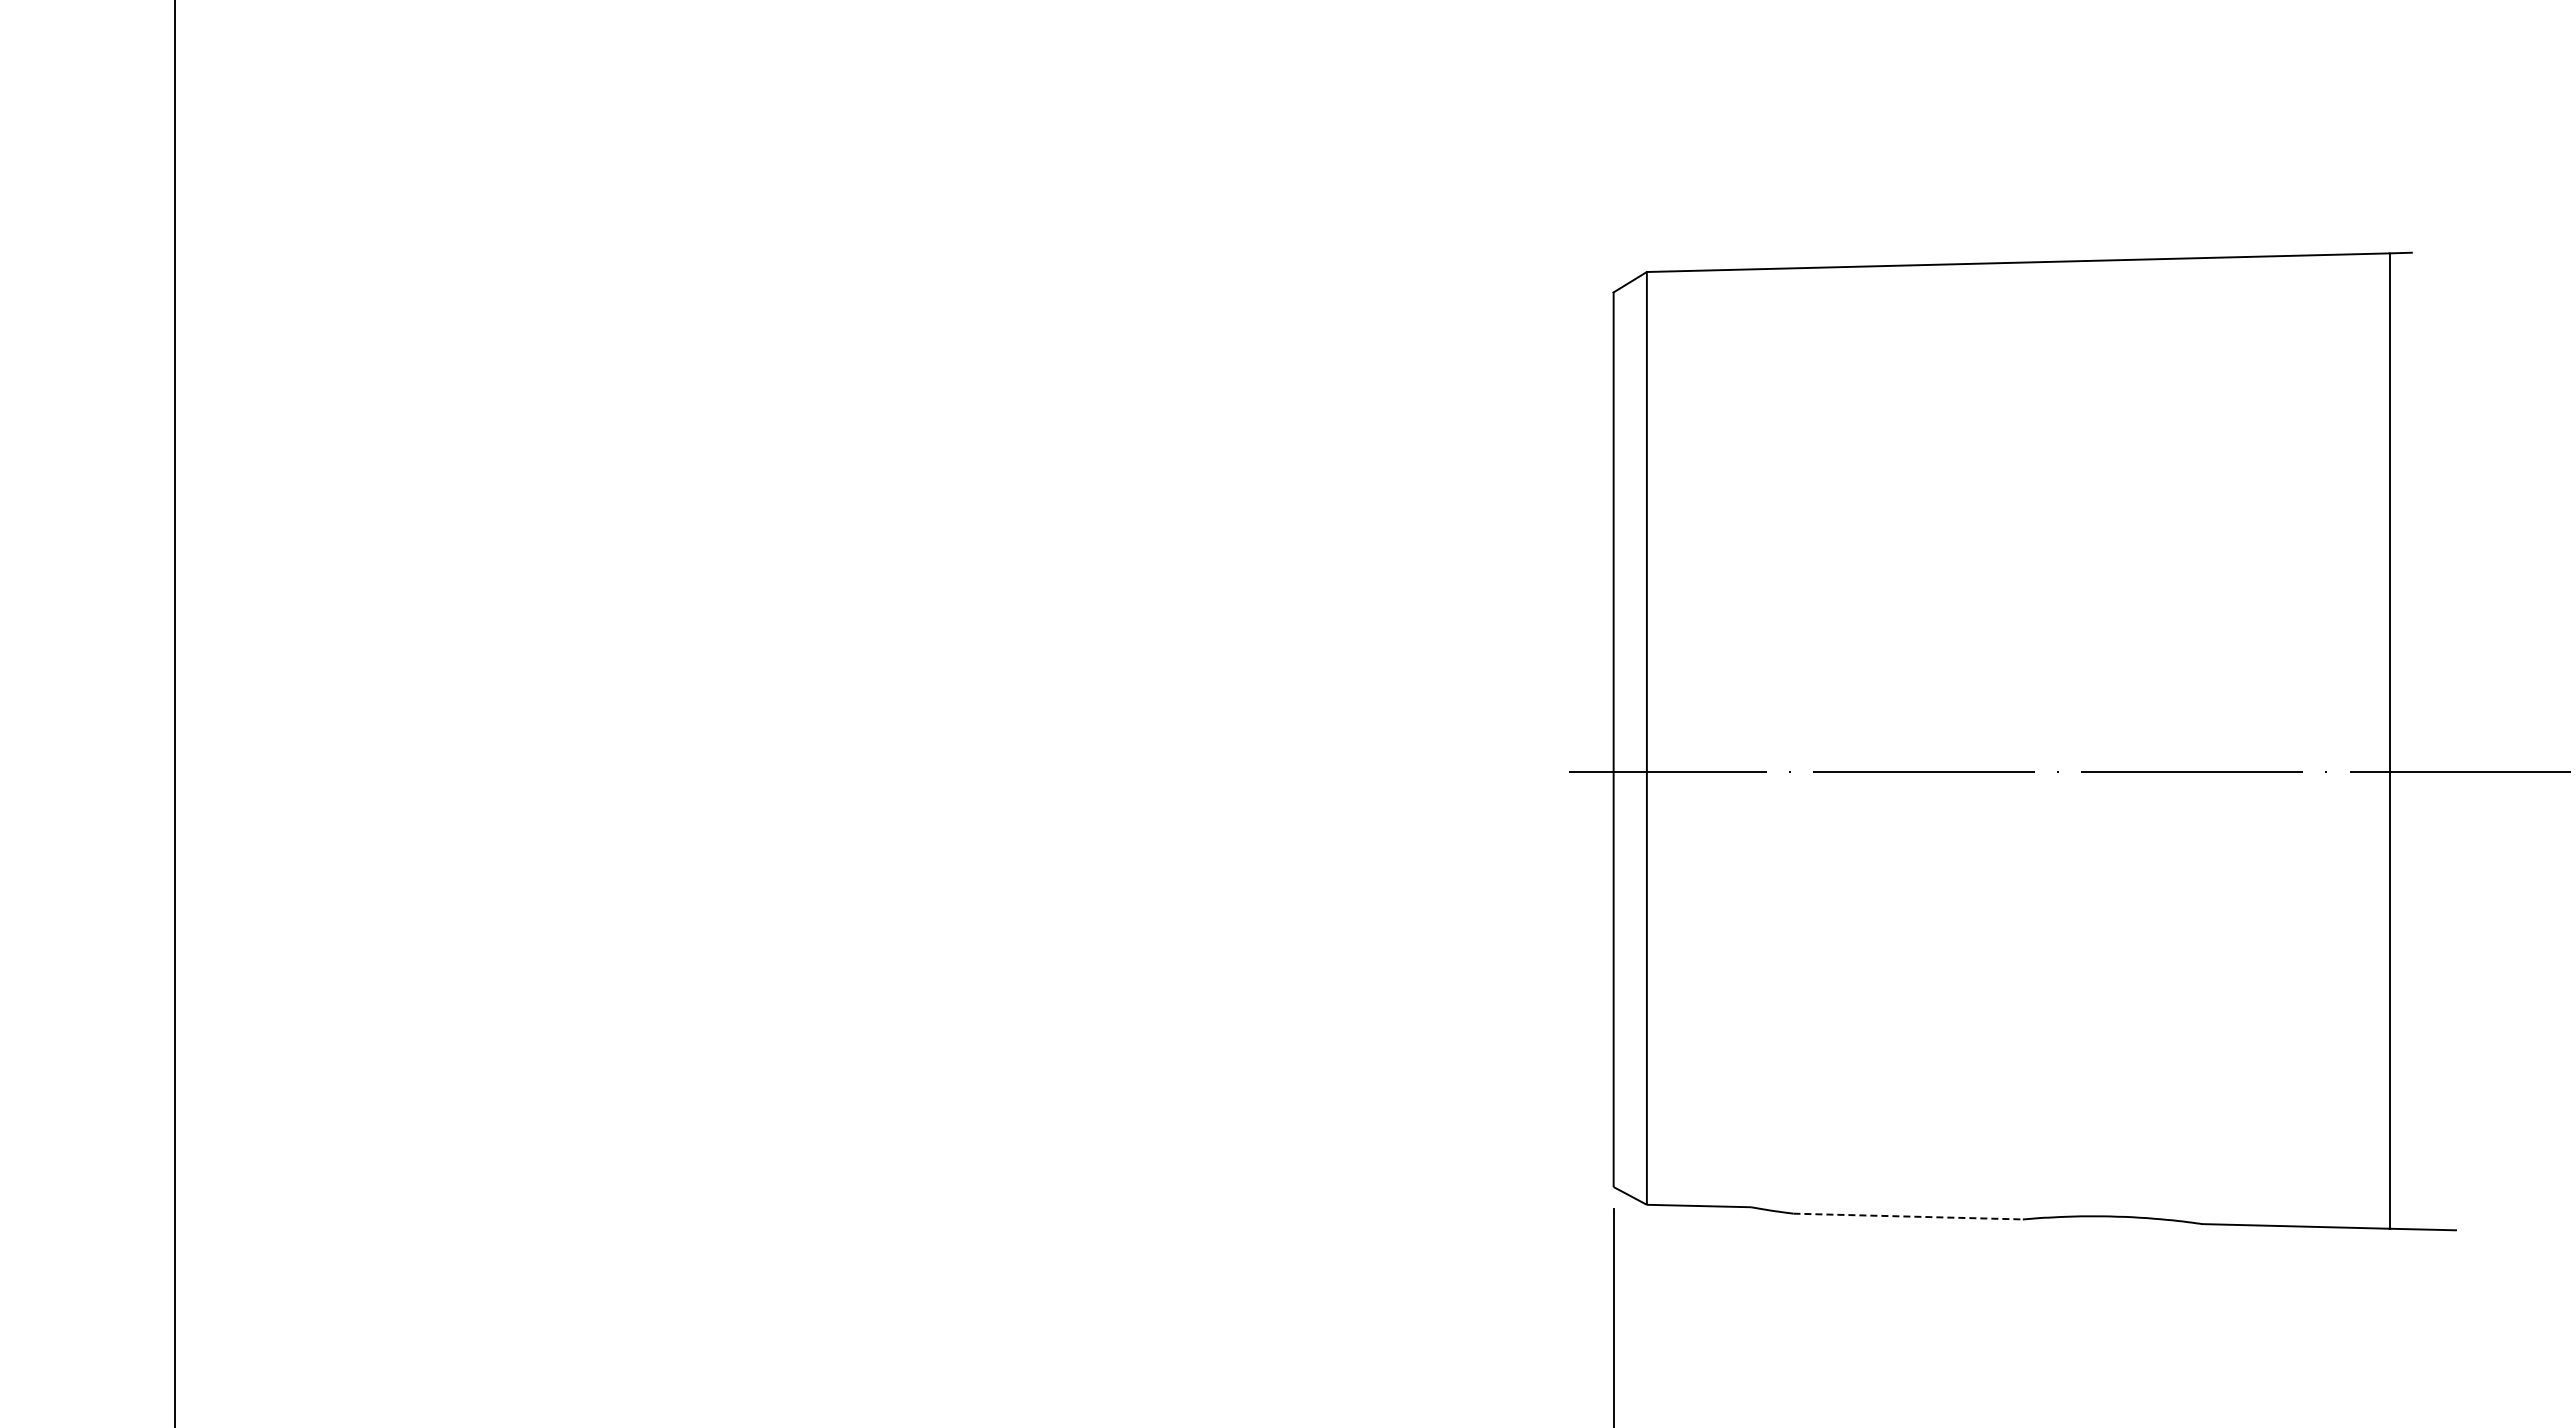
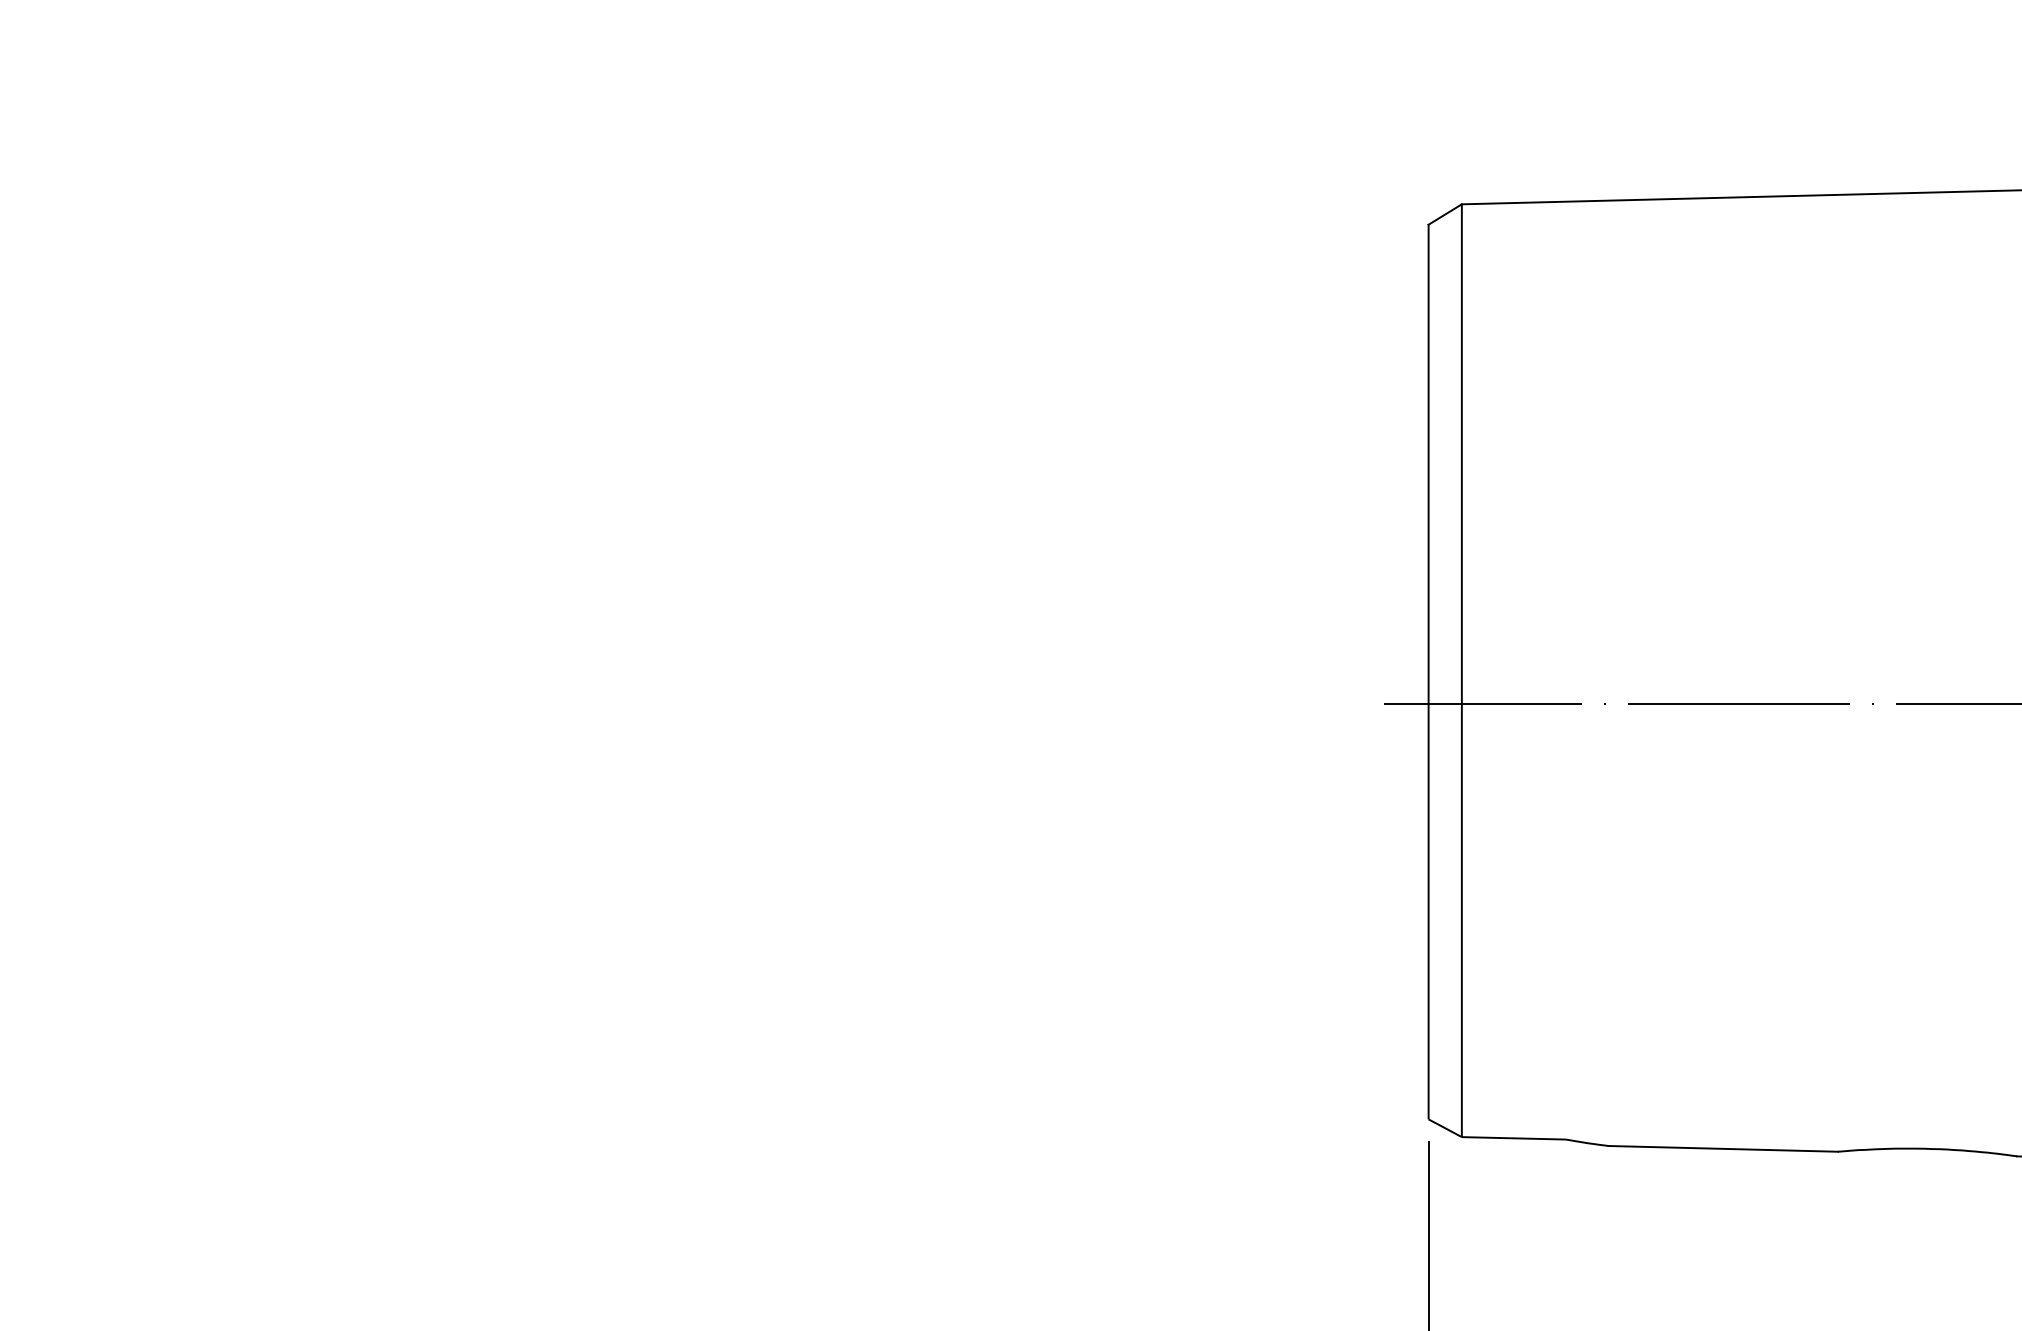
line: (1908, 1216) -> (1723, 1148), dashed -> solid

